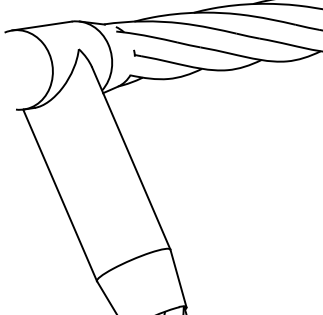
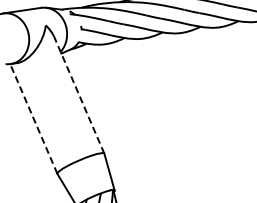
line: (131, 157) -> (79, 94), solid -> dashed
line: (59, 194) -> (33, 118), solid -> dashed

